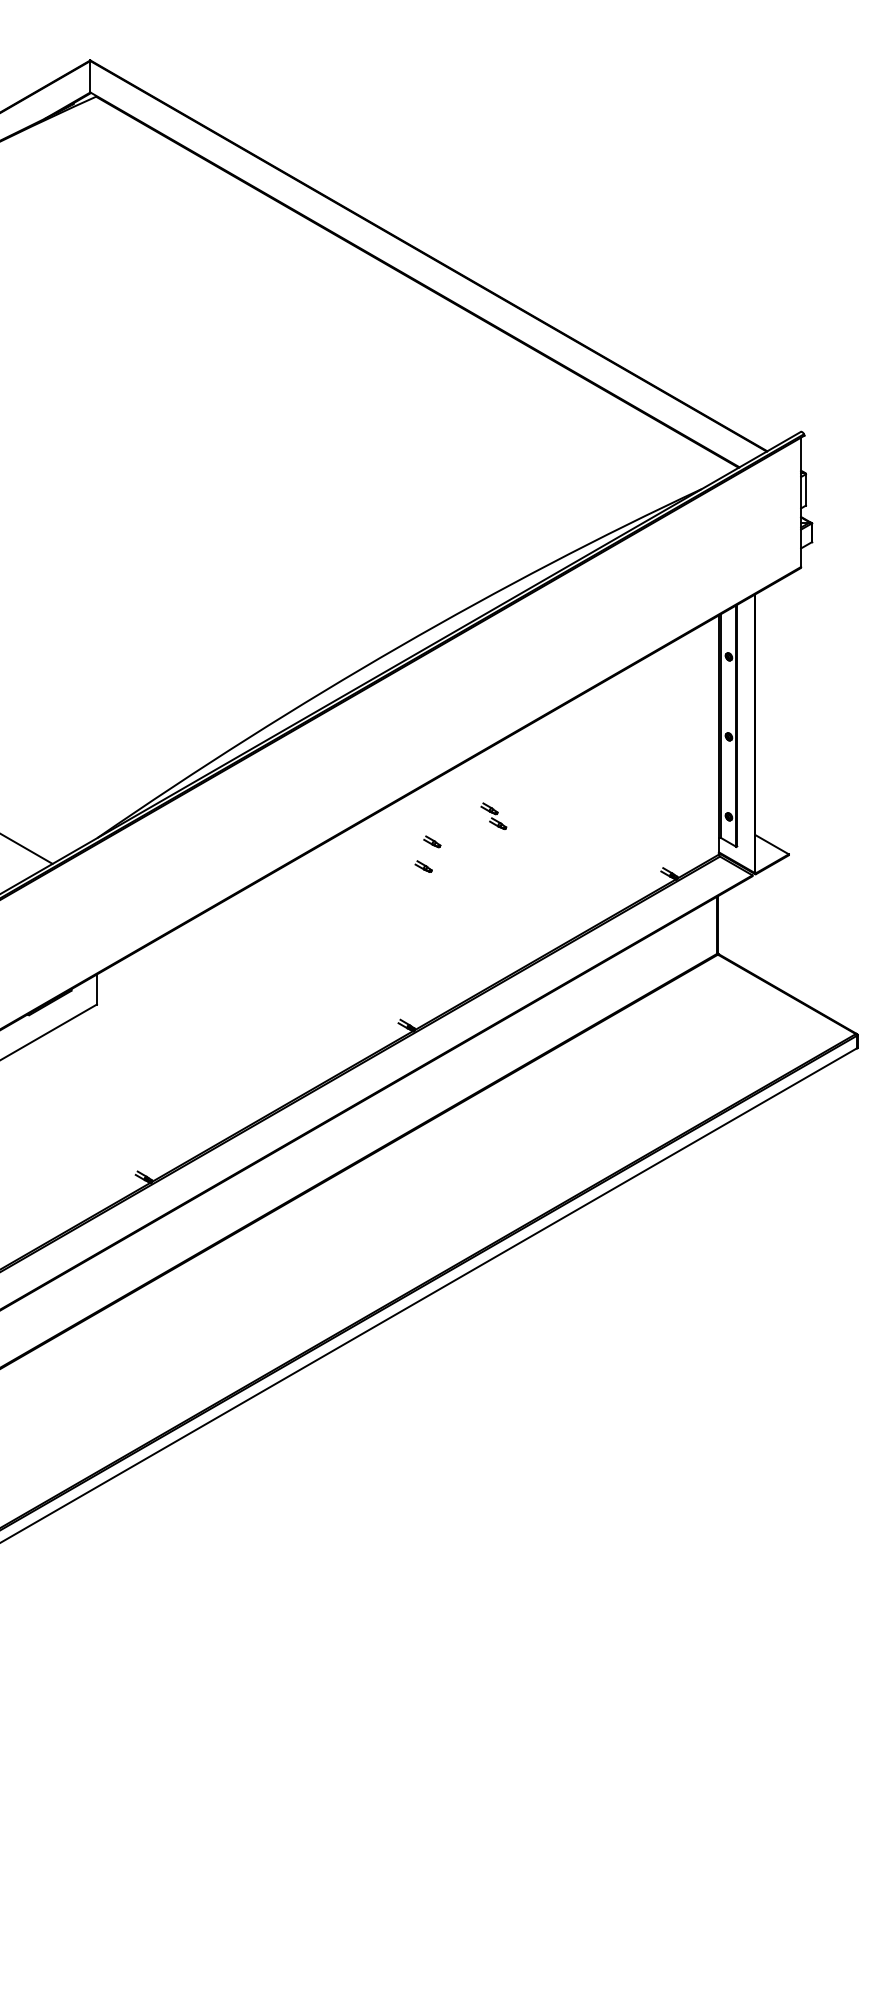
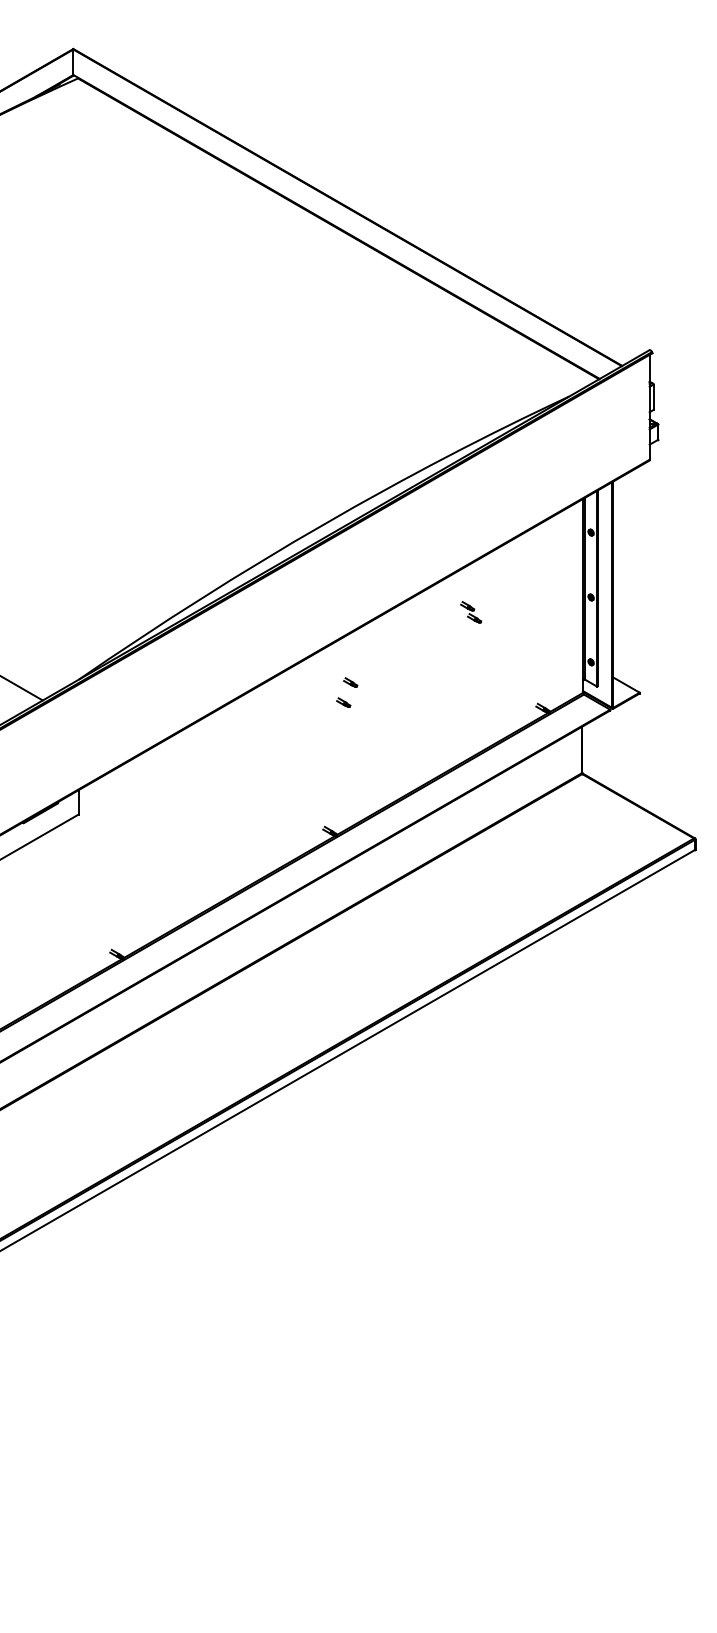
part: (493, 815) -> (470, 611), moved

